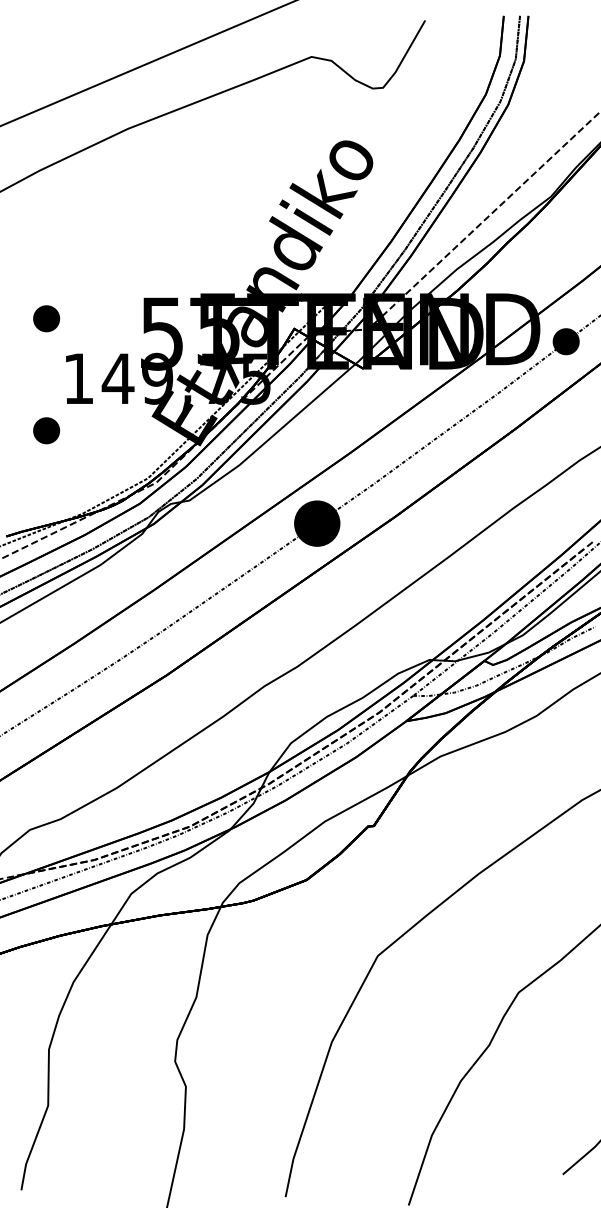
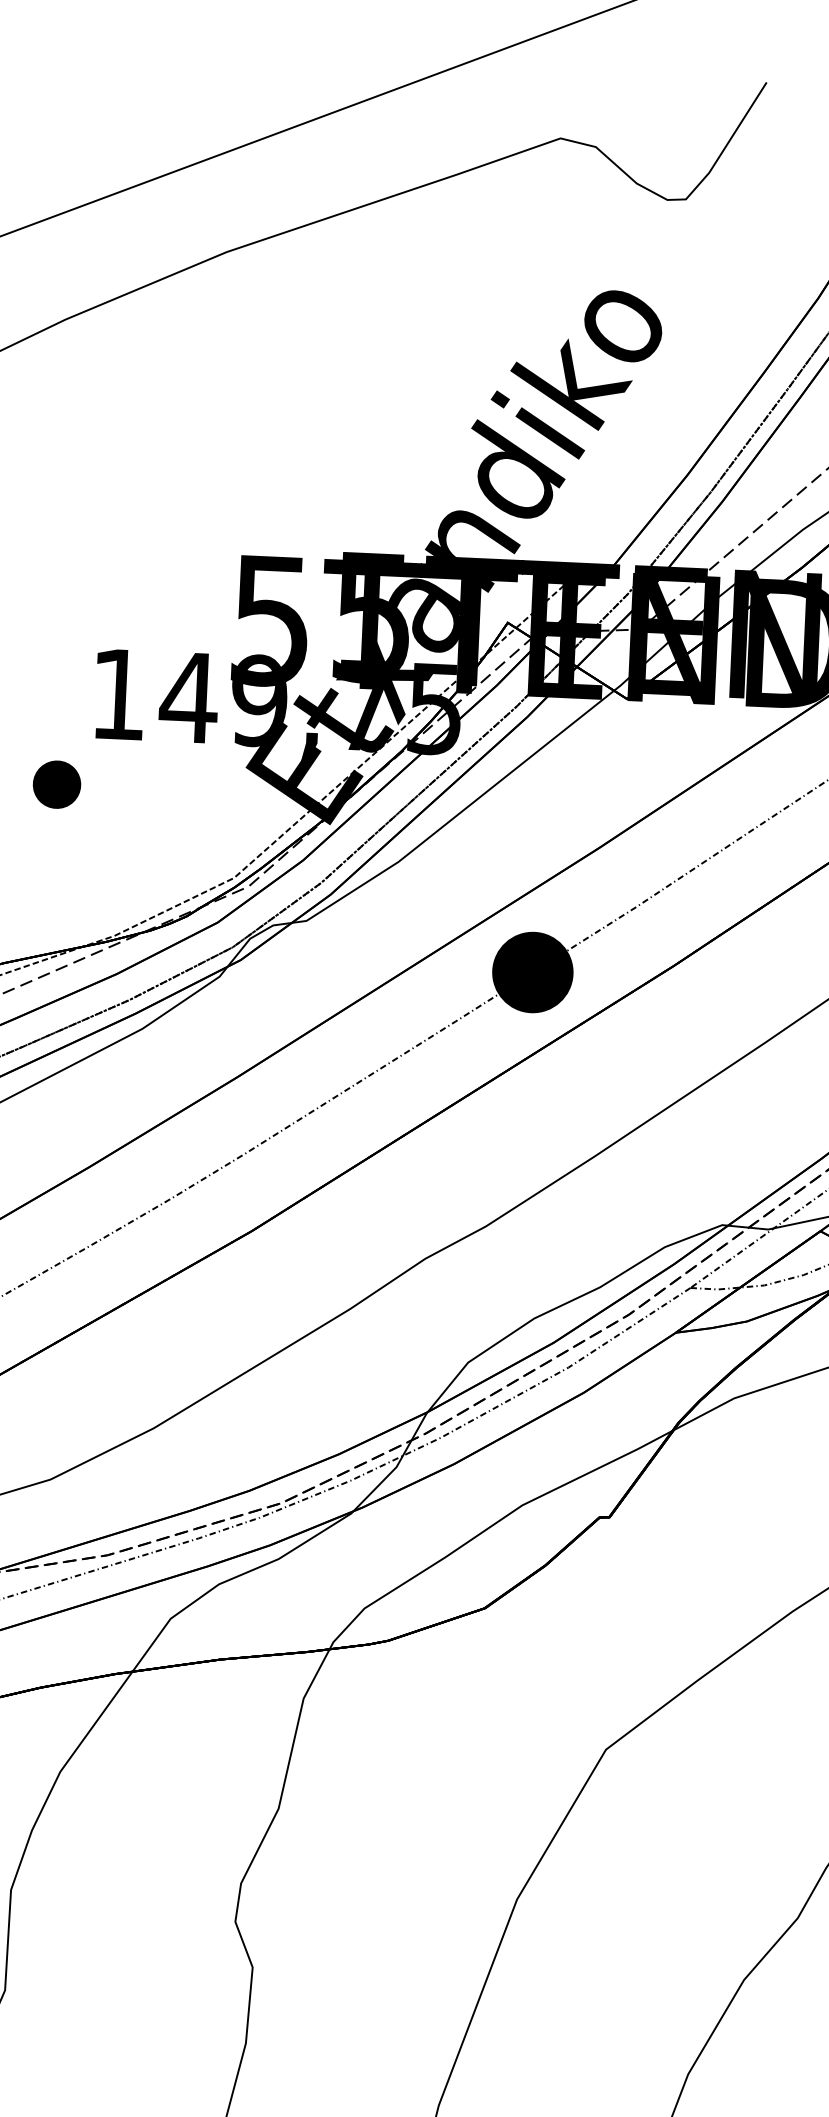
part: (46, 318) -> (65, 584), removed

